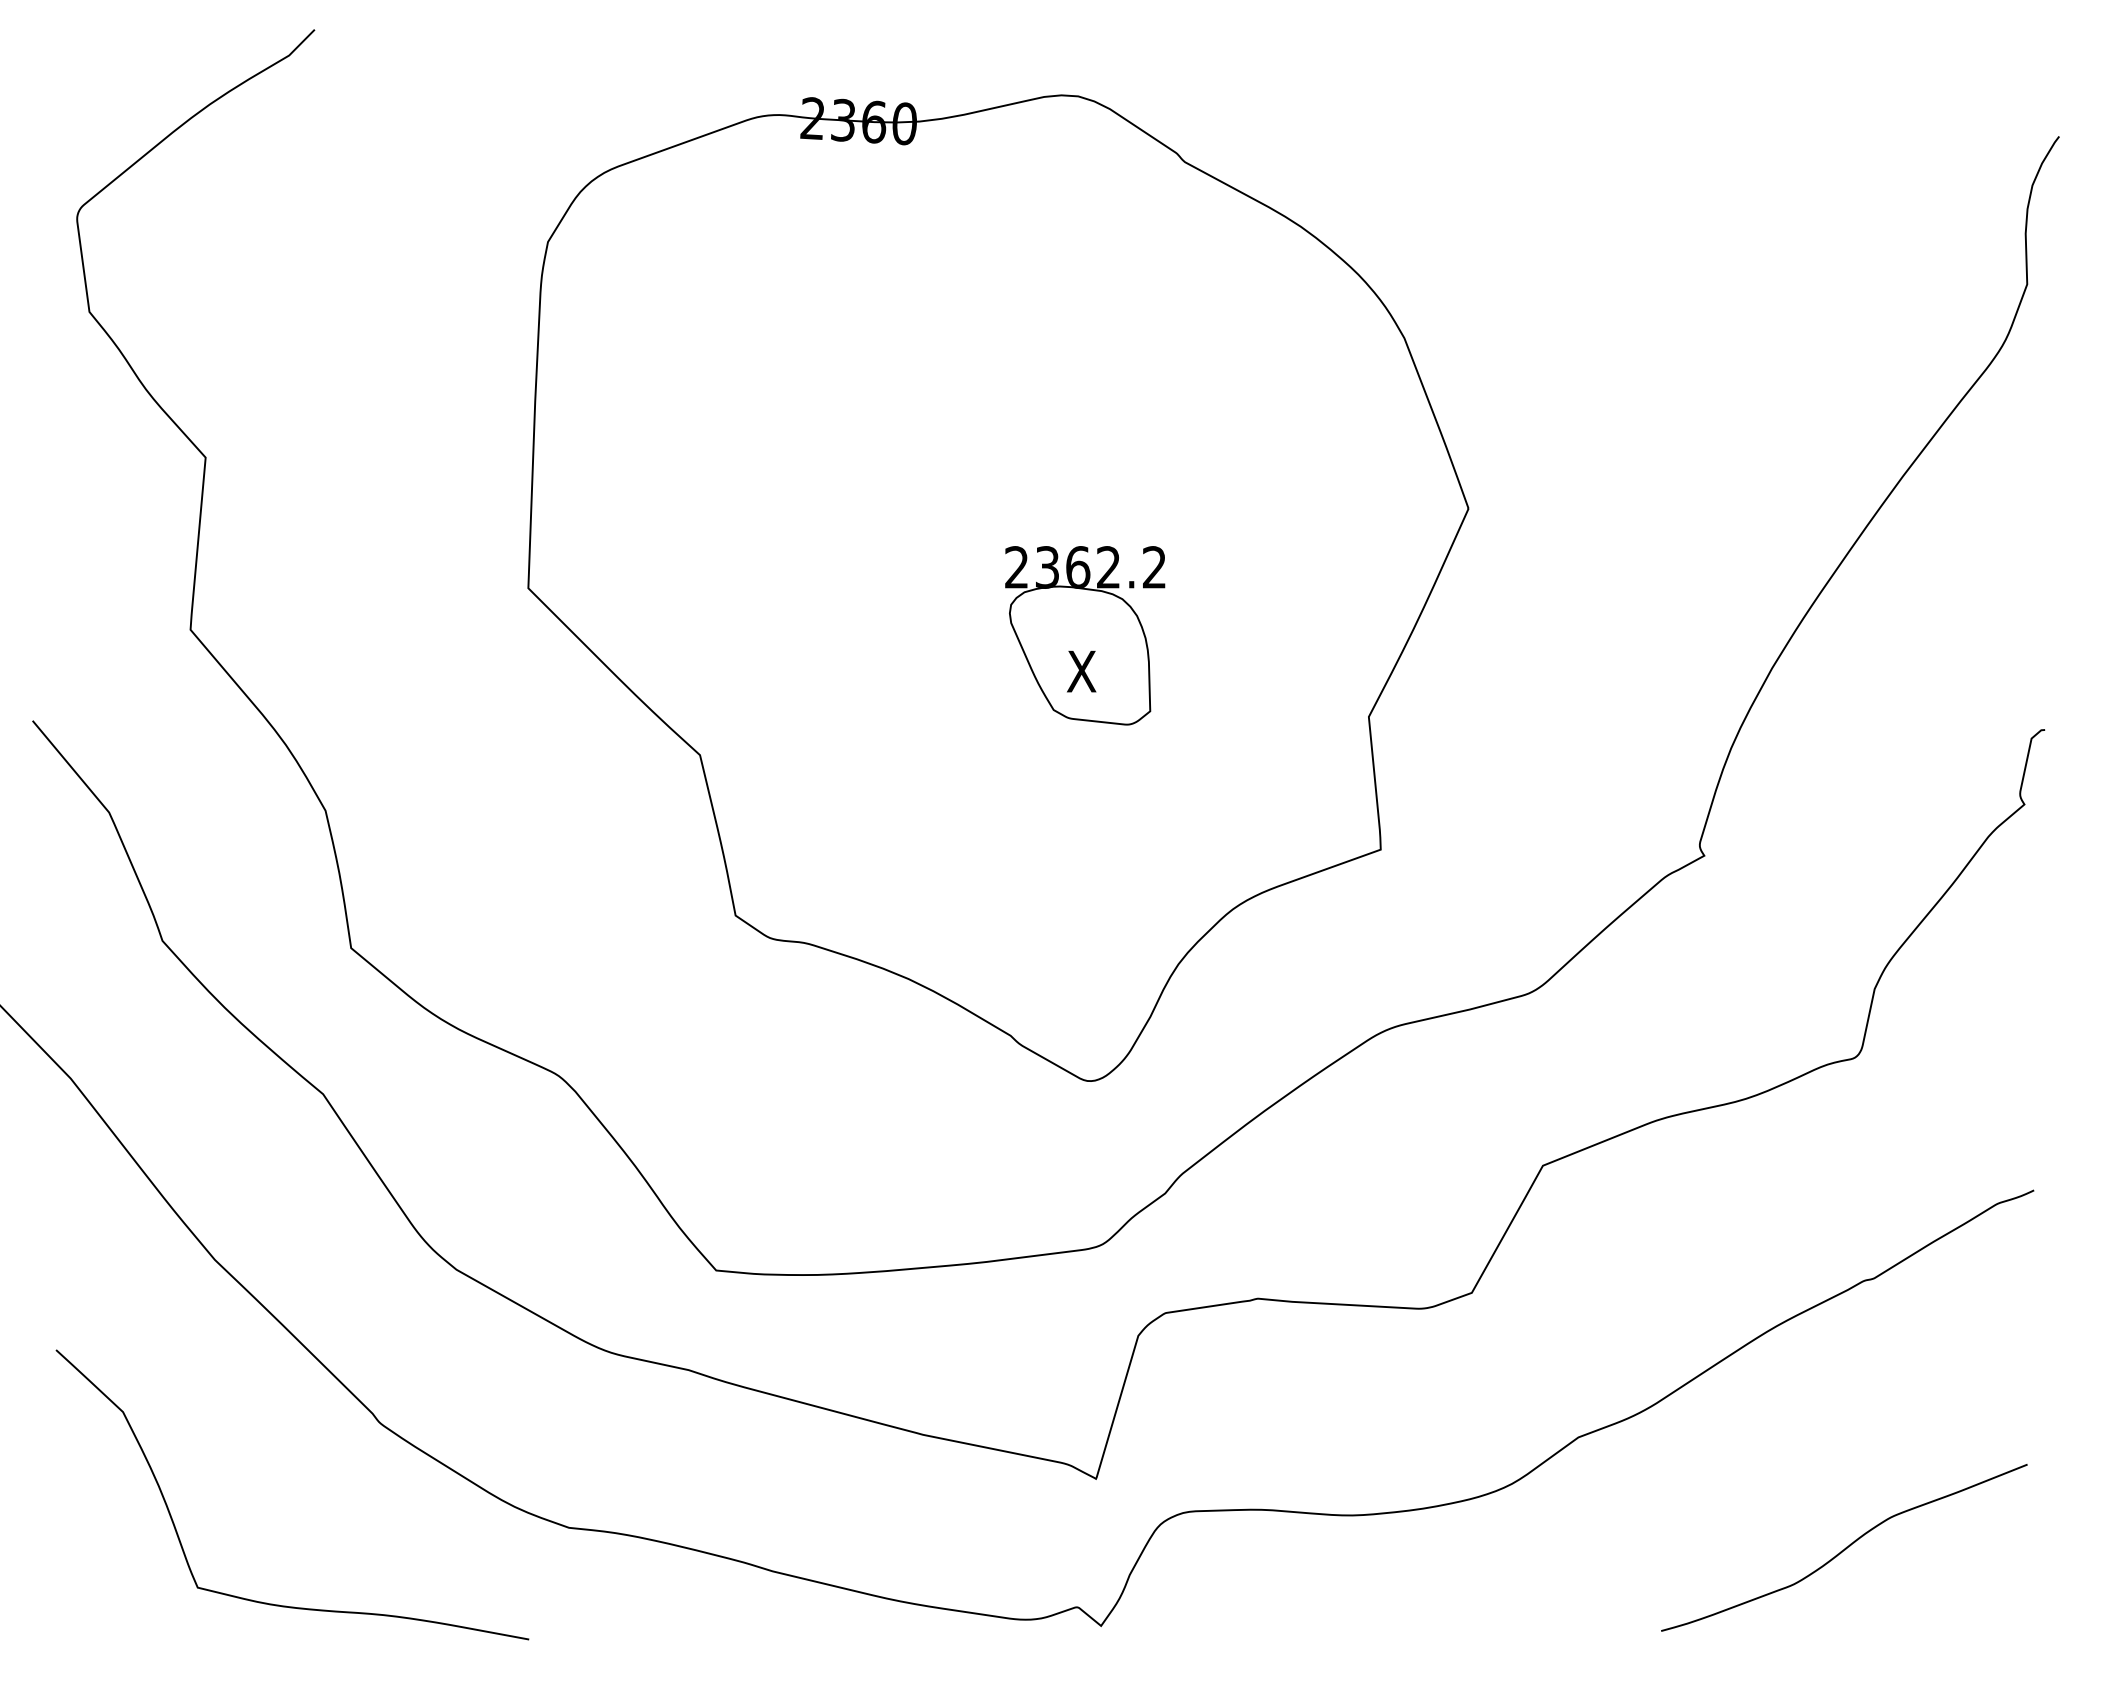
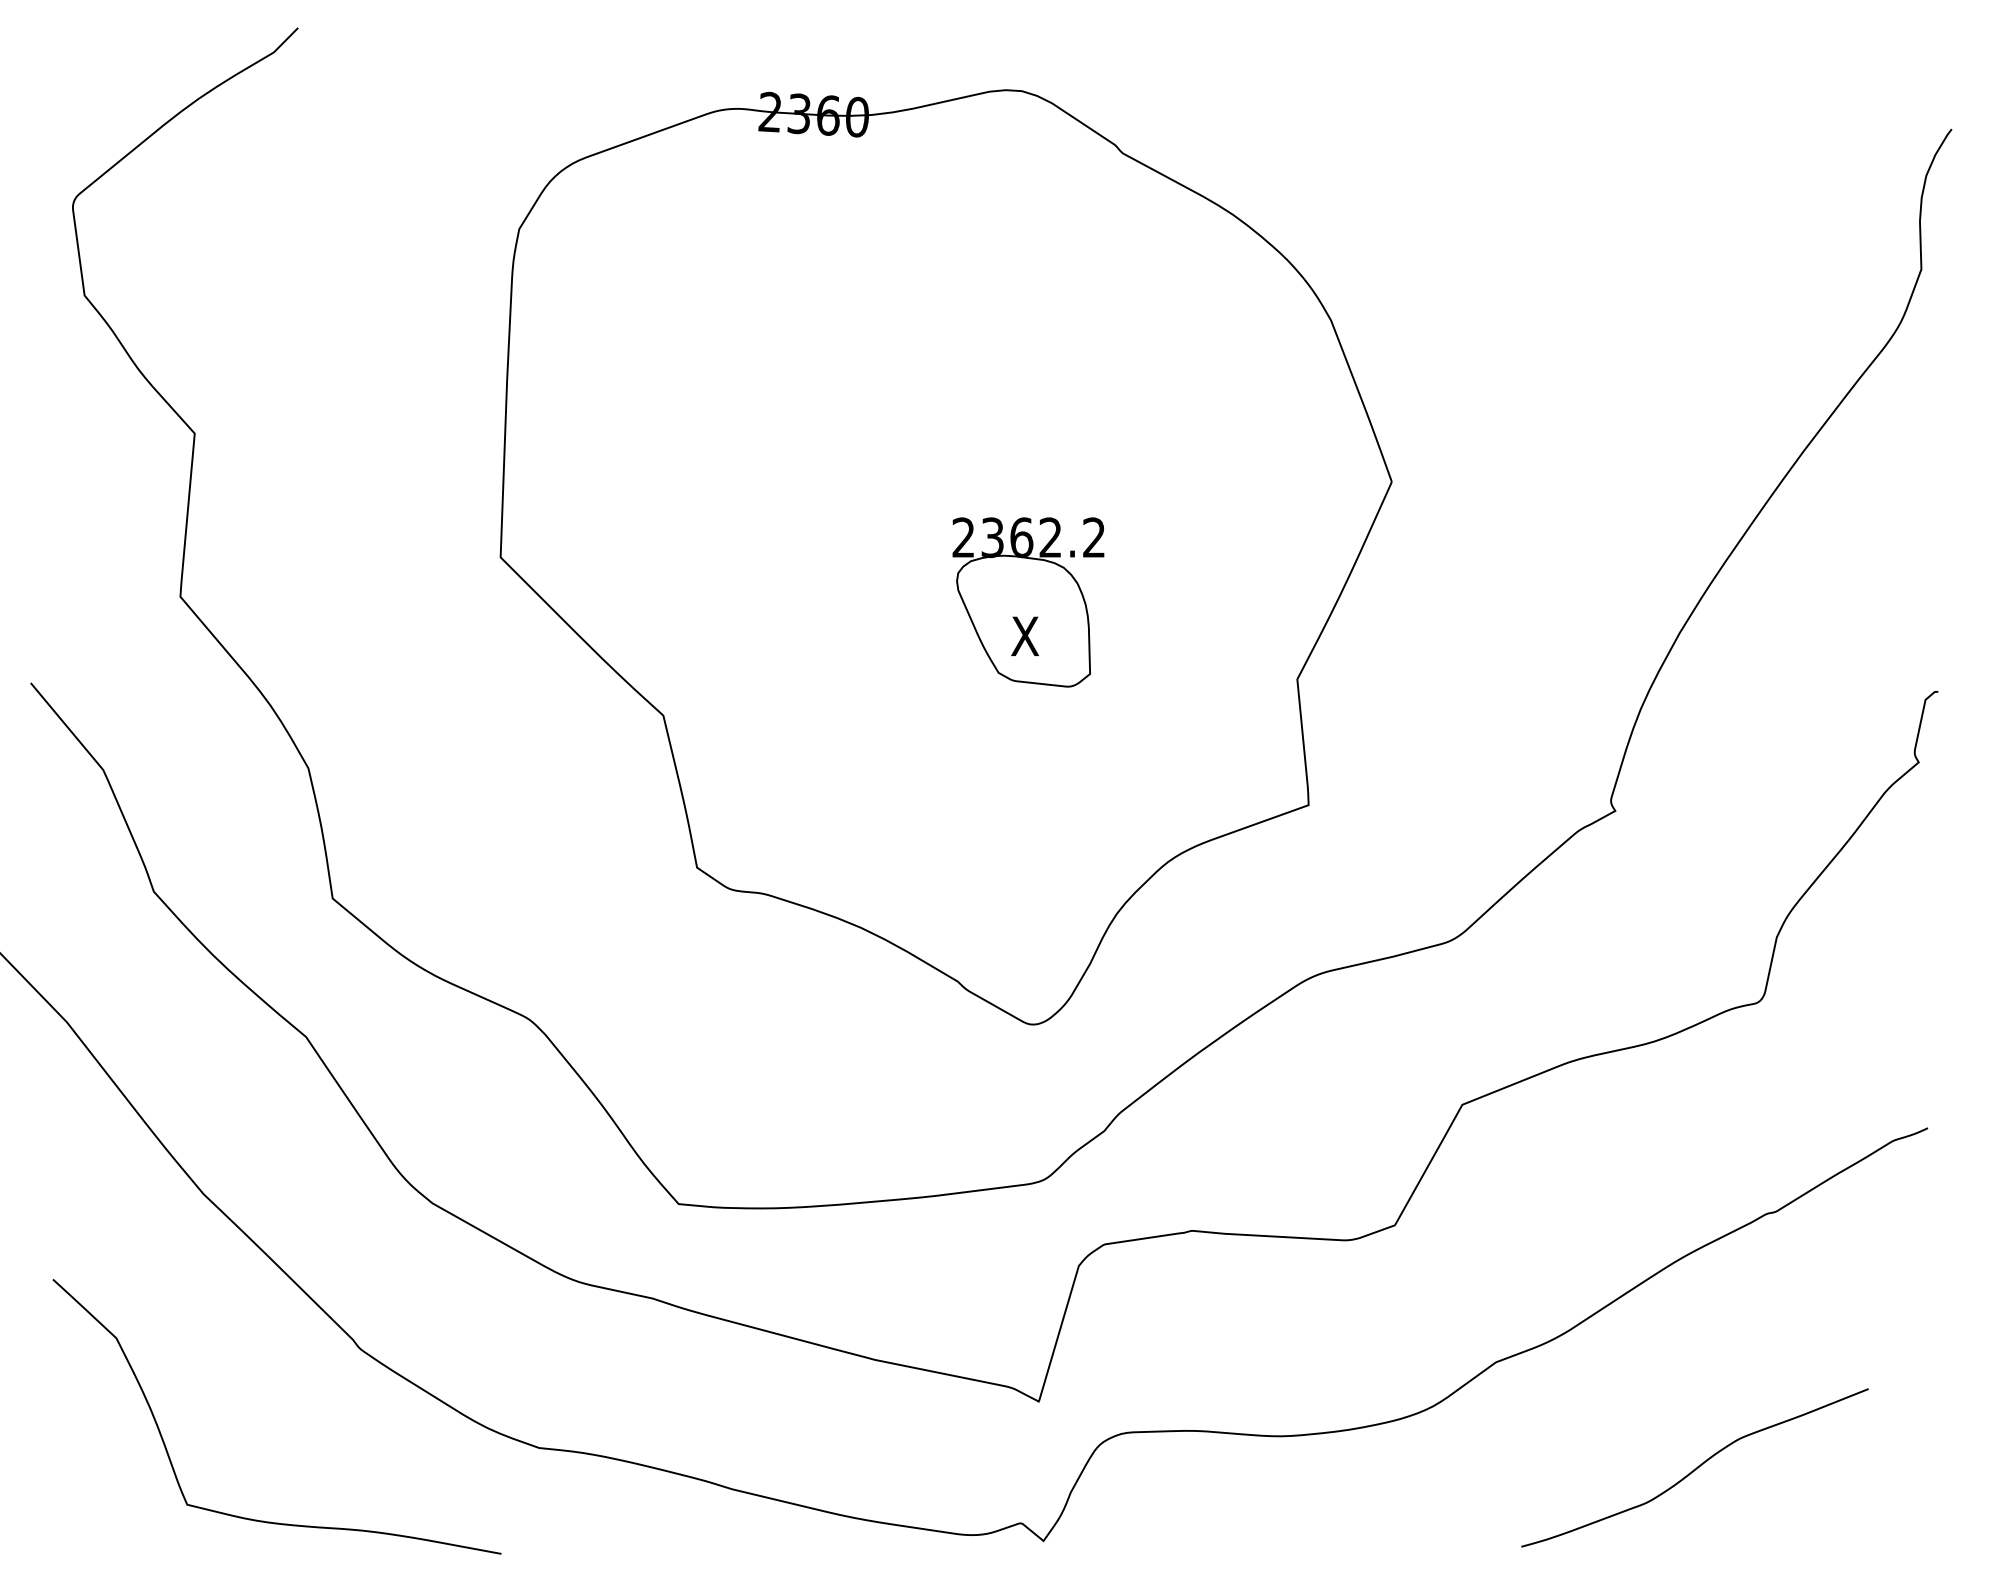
curve: (1845, 1547) -> (1696, 1467), moved

